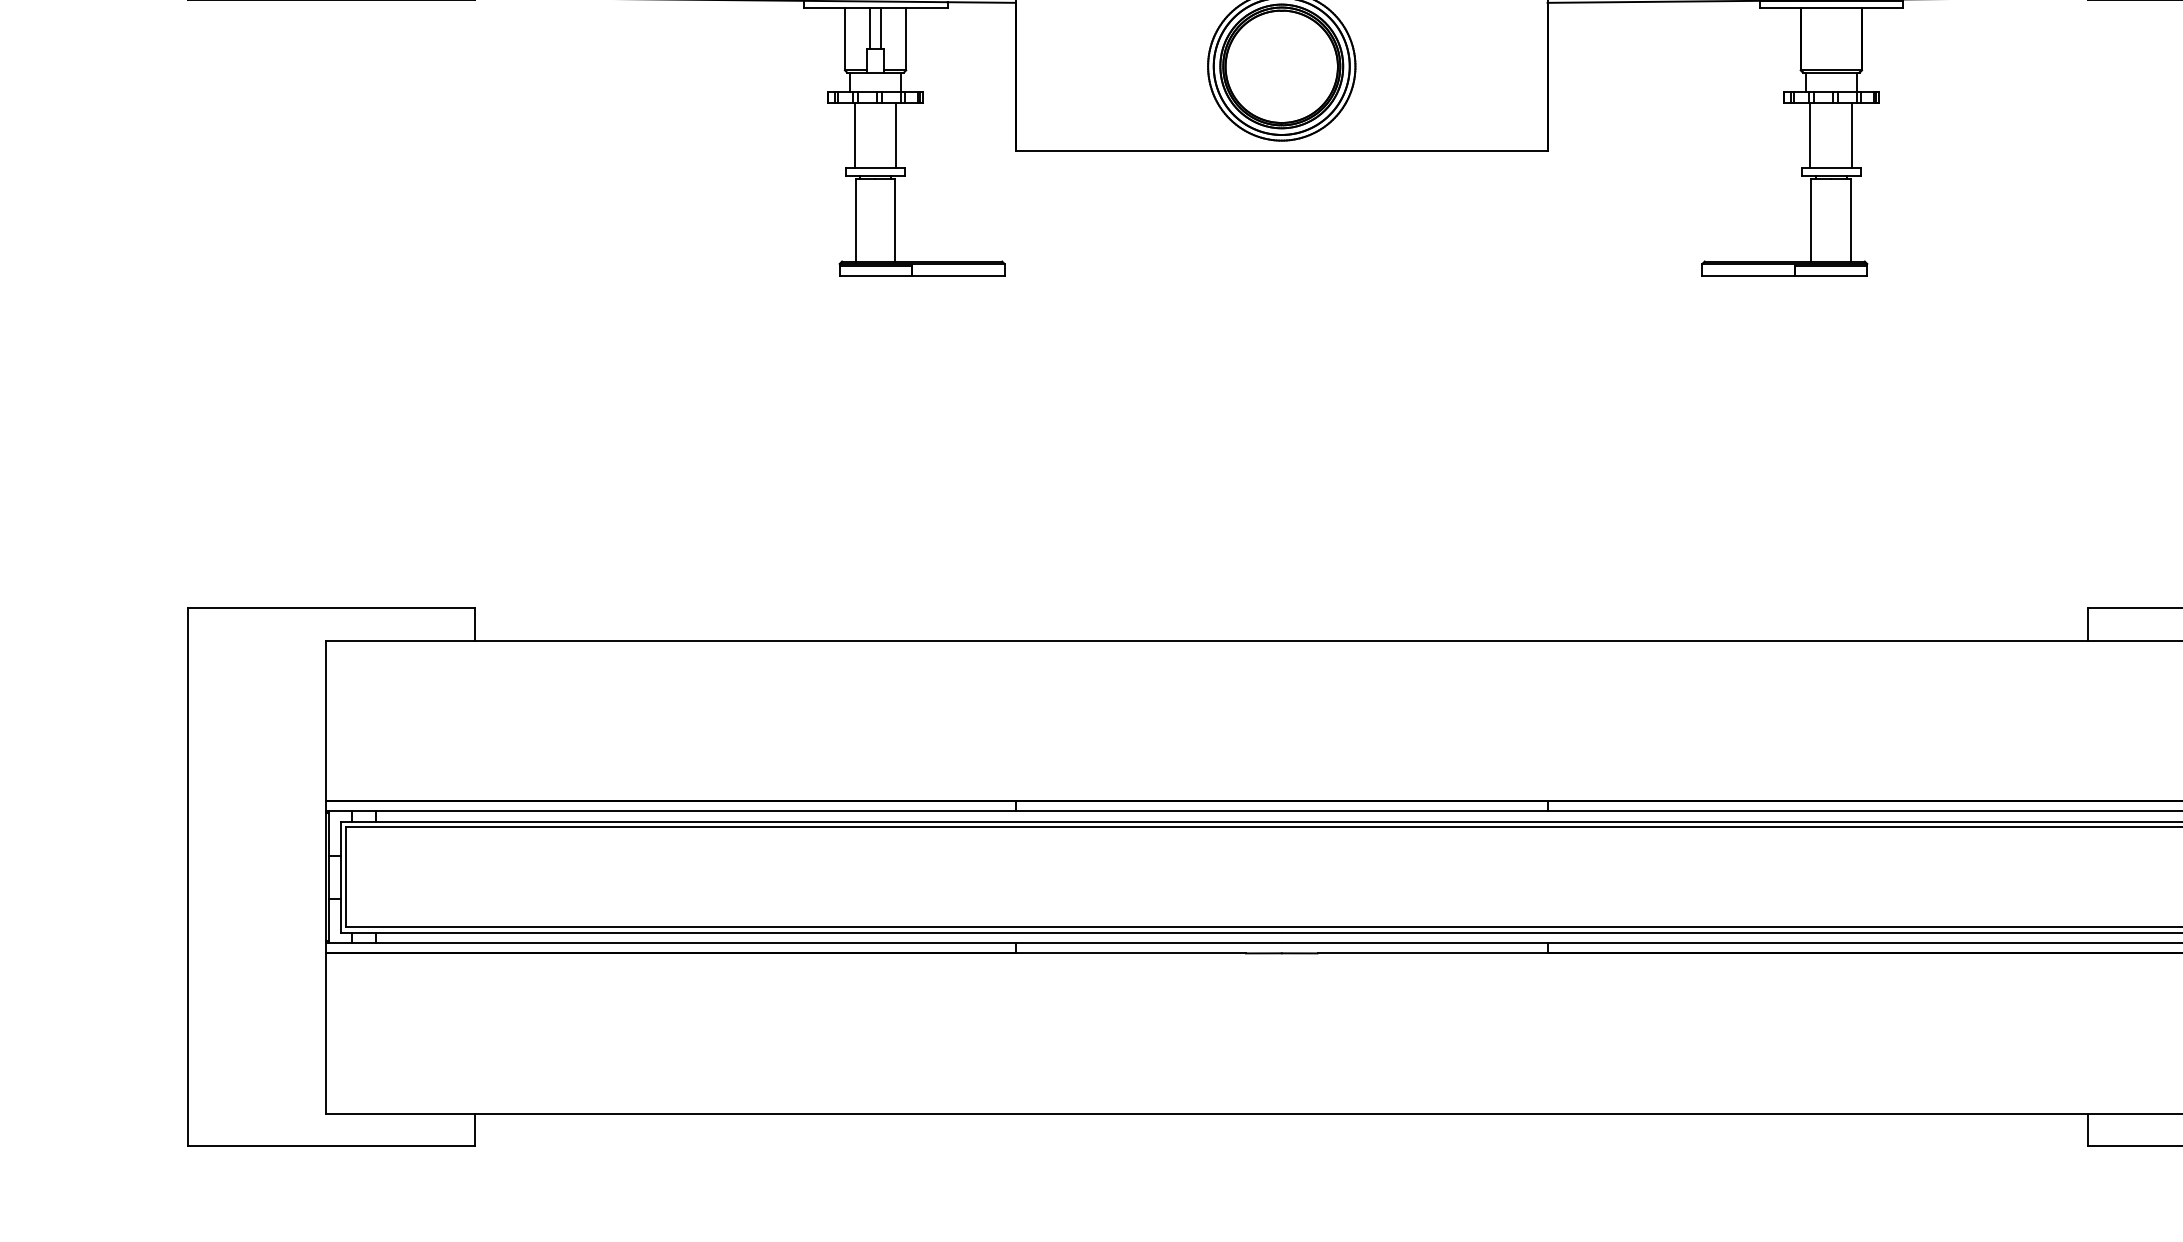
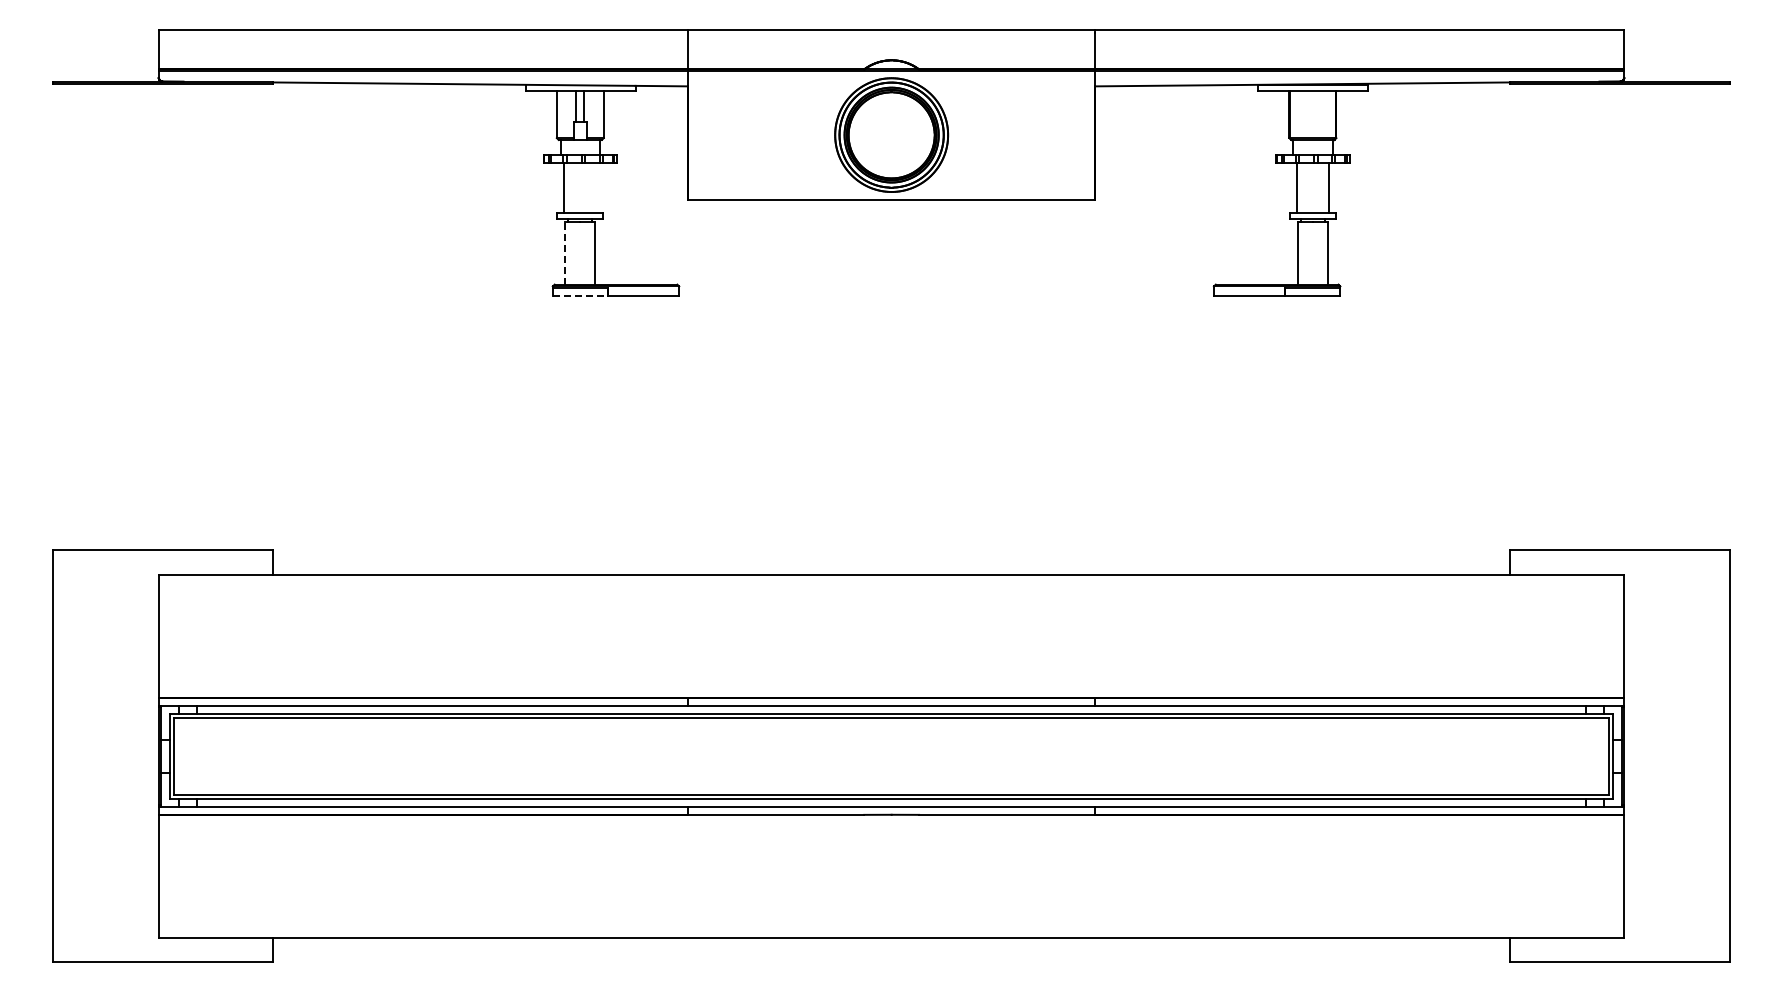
line: (896, 134) -> (596, 187), removed
line: (856, 219) -> (565, 252), solid -> dashed
line: (875, 275) -> (580, 295), solid -> dashed

